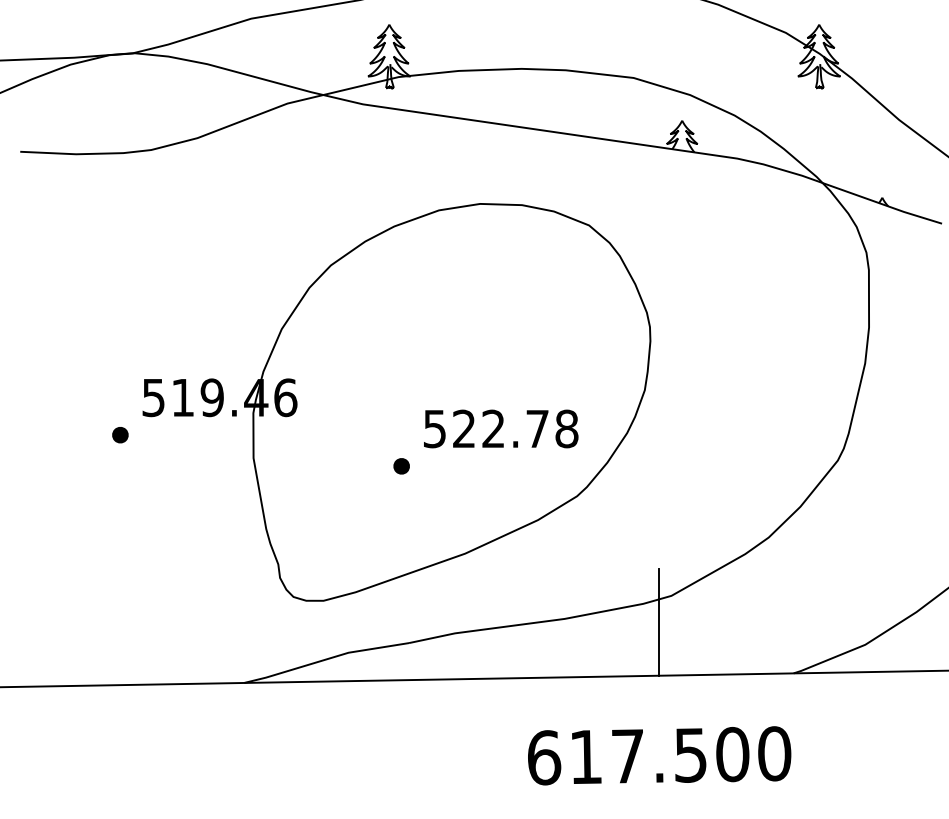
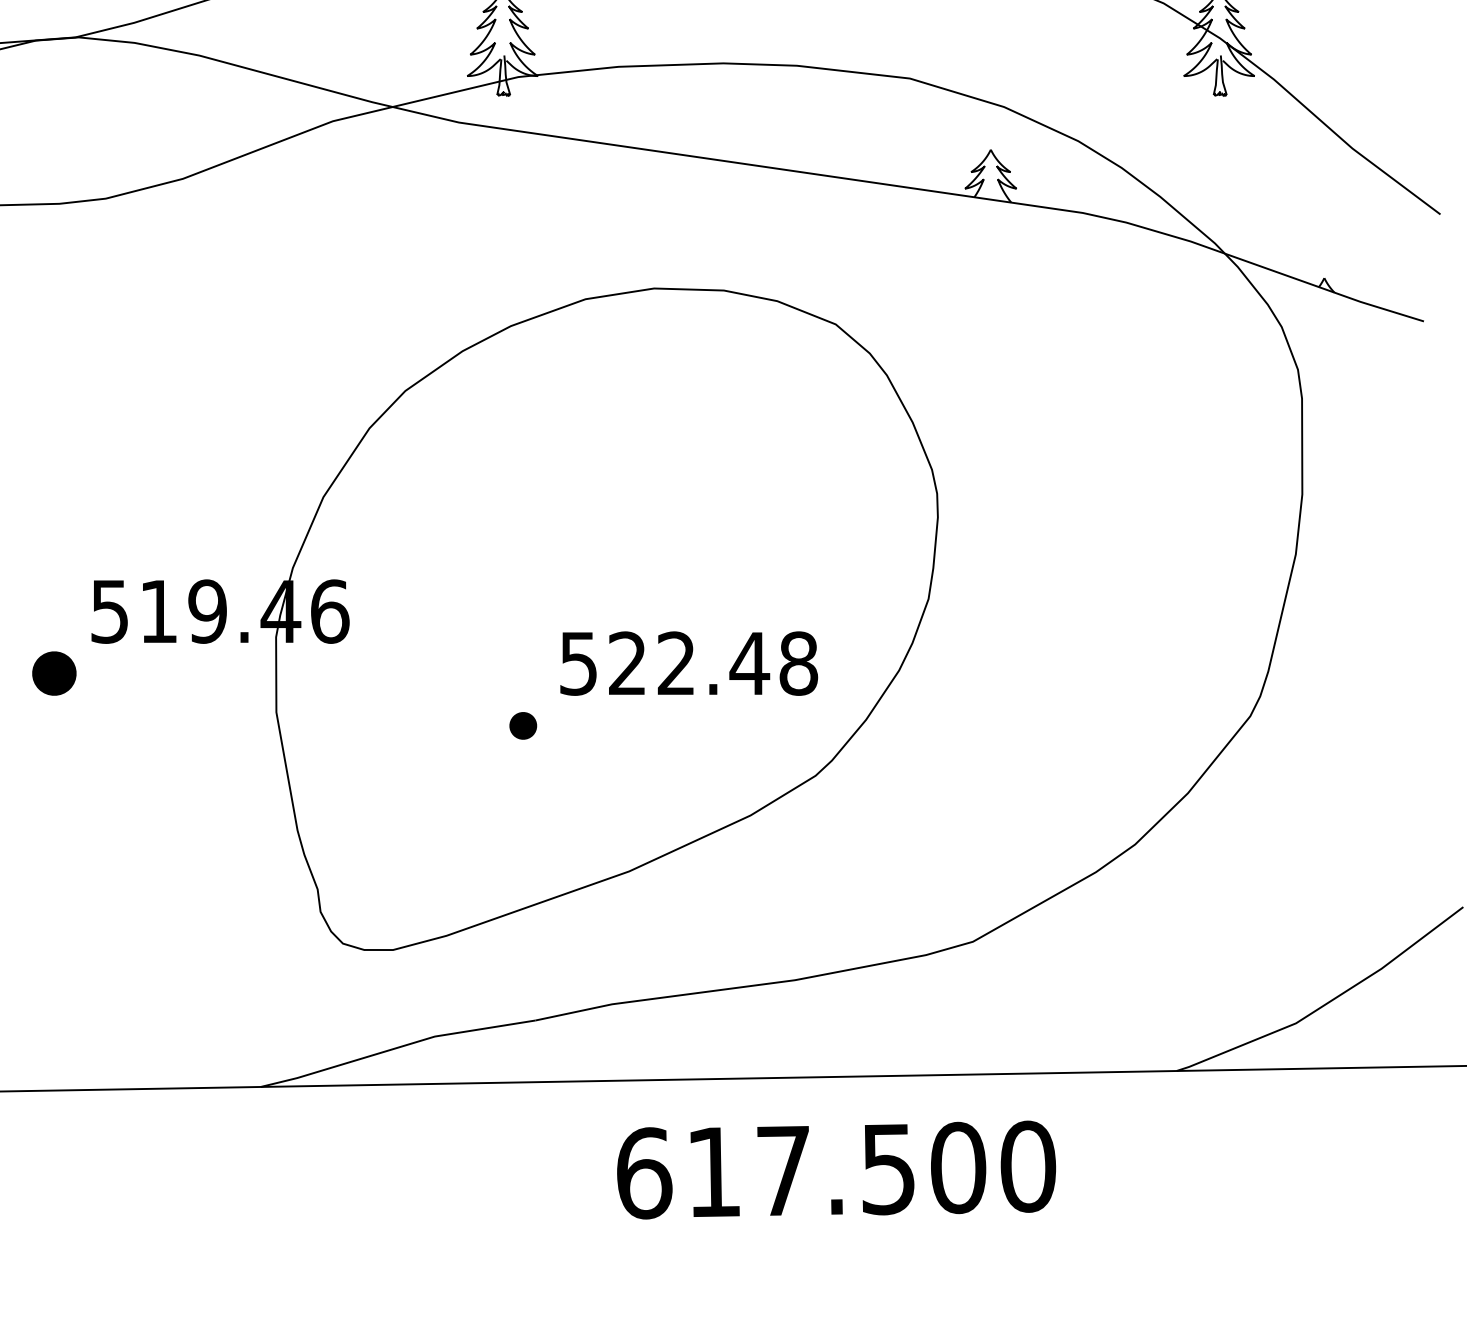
text: (537, 428) -> (749, 662), 522.78 -> 522.48
part: (120, 435) -> (54, 674), size x1.6
line: (659, 621) -> (953, 984), removed
text: (659, 755) -> (836, 1169), moved

